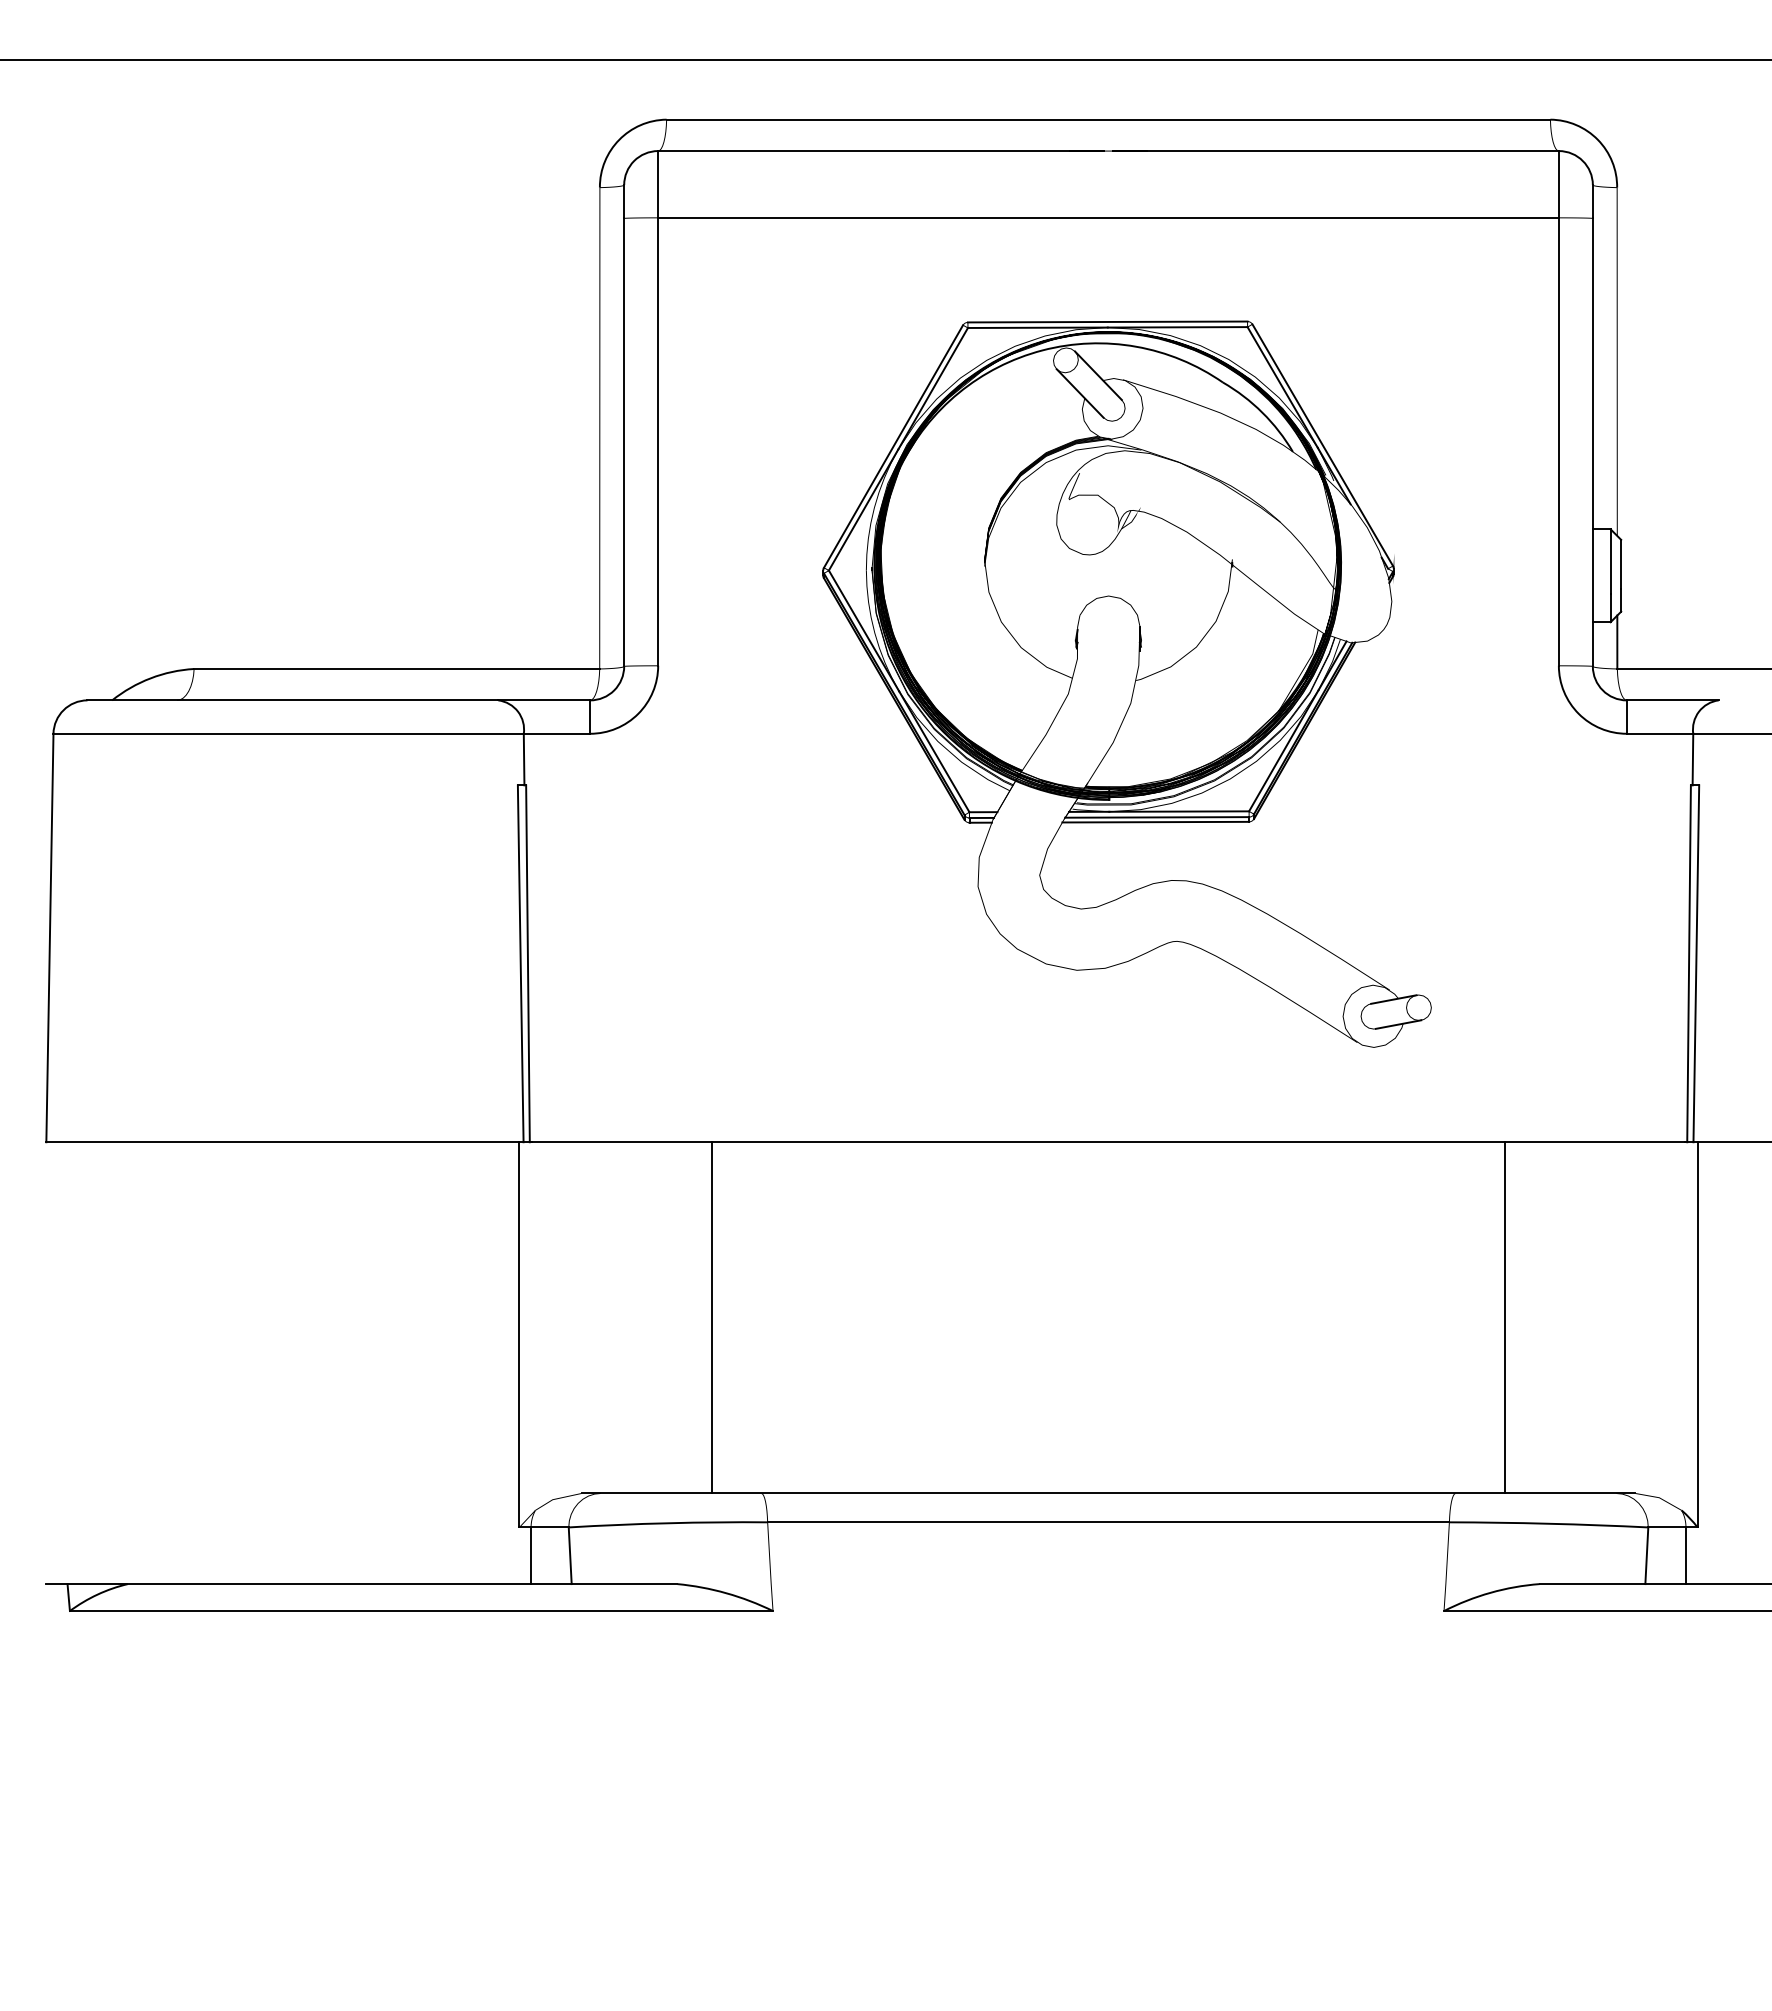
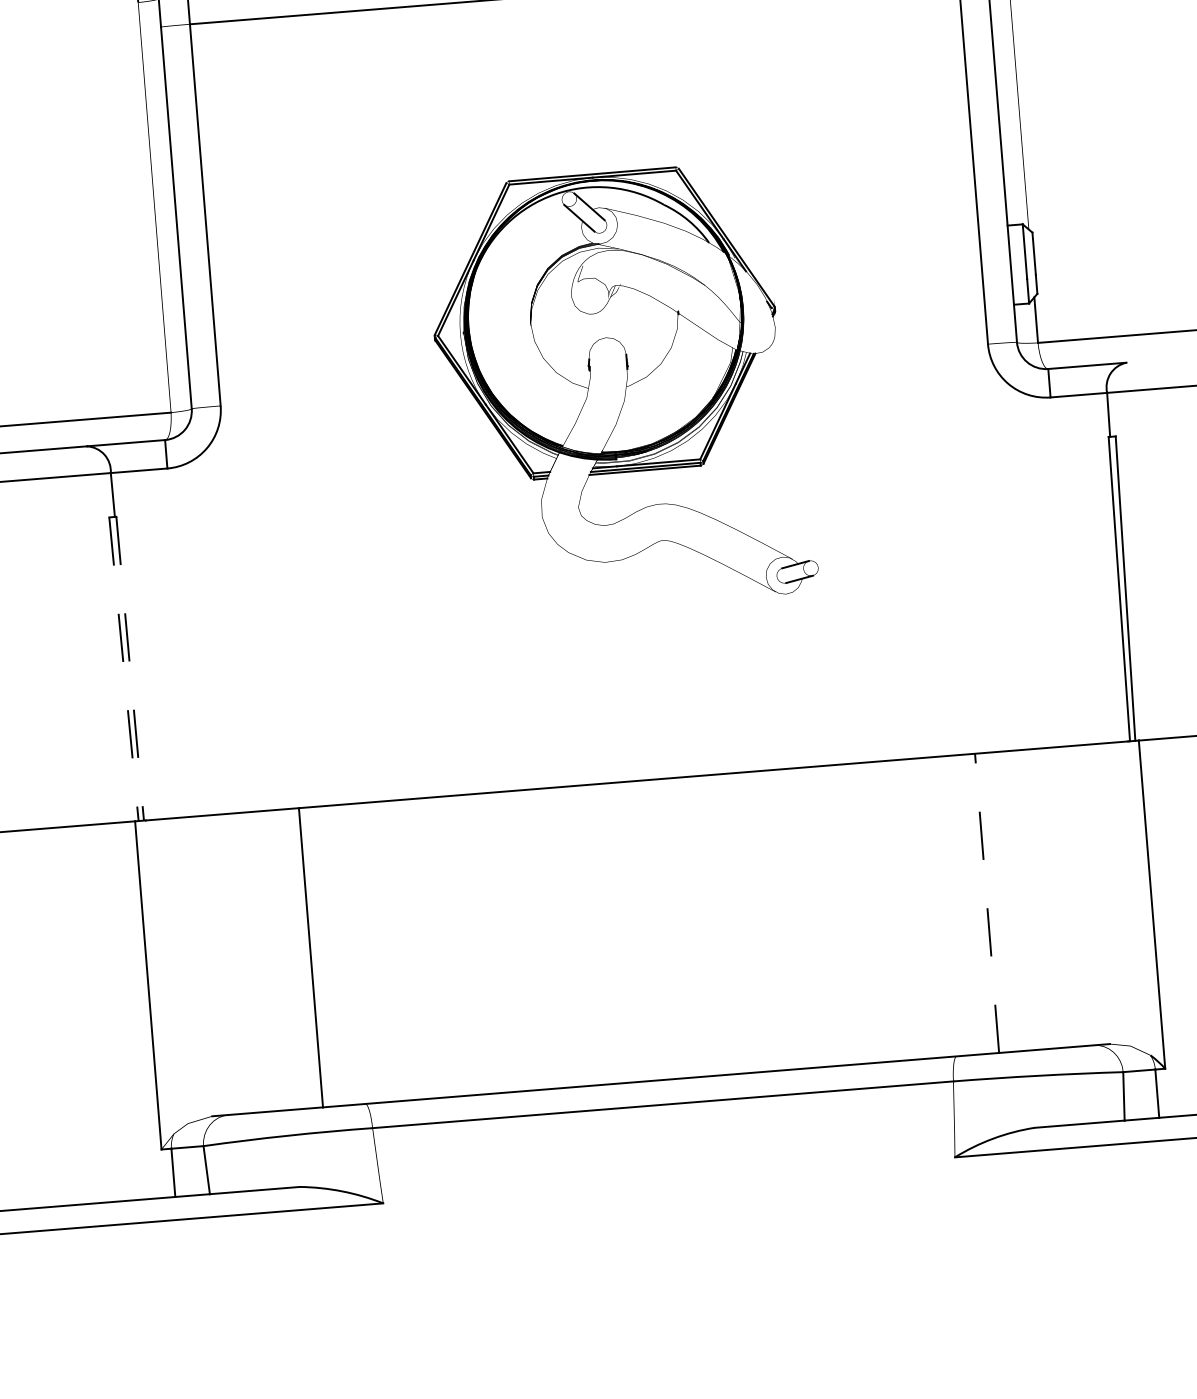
part: (1126, 683) -> (620, 388), size x0.7
line: (520, 964) -> (123, 669), solid -> dashed
line: (527, 964) -> (129, 669), solid -> dashed
line: (1505, 1317) -> (987, 903), solid -> dashed

